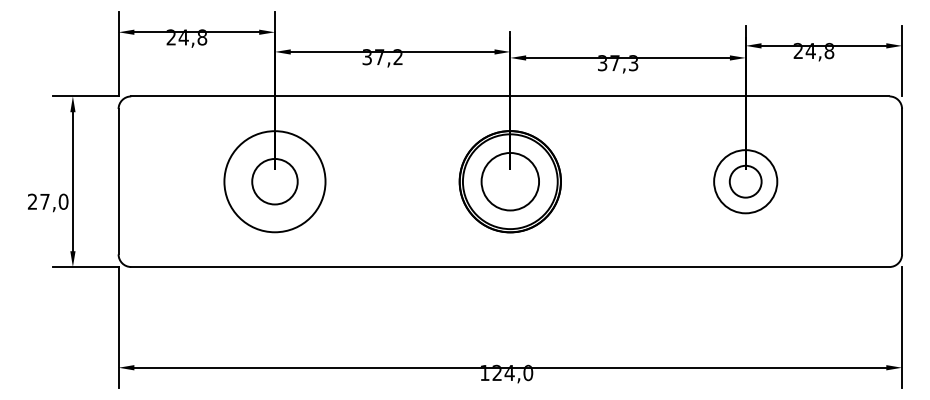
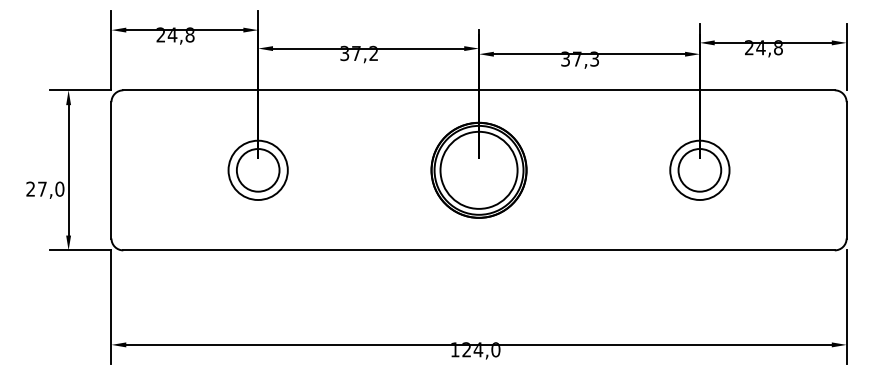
circle: (274, 181) -> (257, 170), size x0.62
circle: (510, 181) -> (479, 170), size x1.43
circle: (745, 181) -> (699, 170), size x1.43

